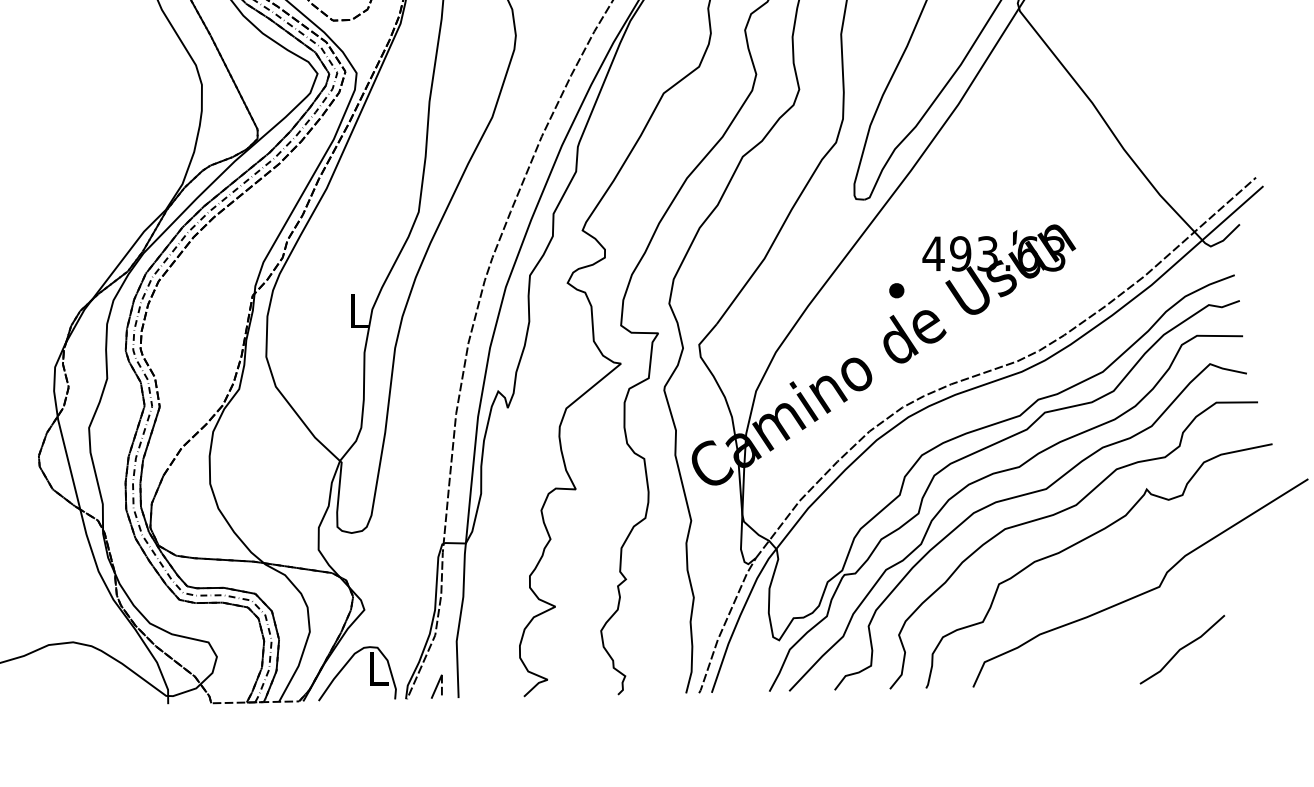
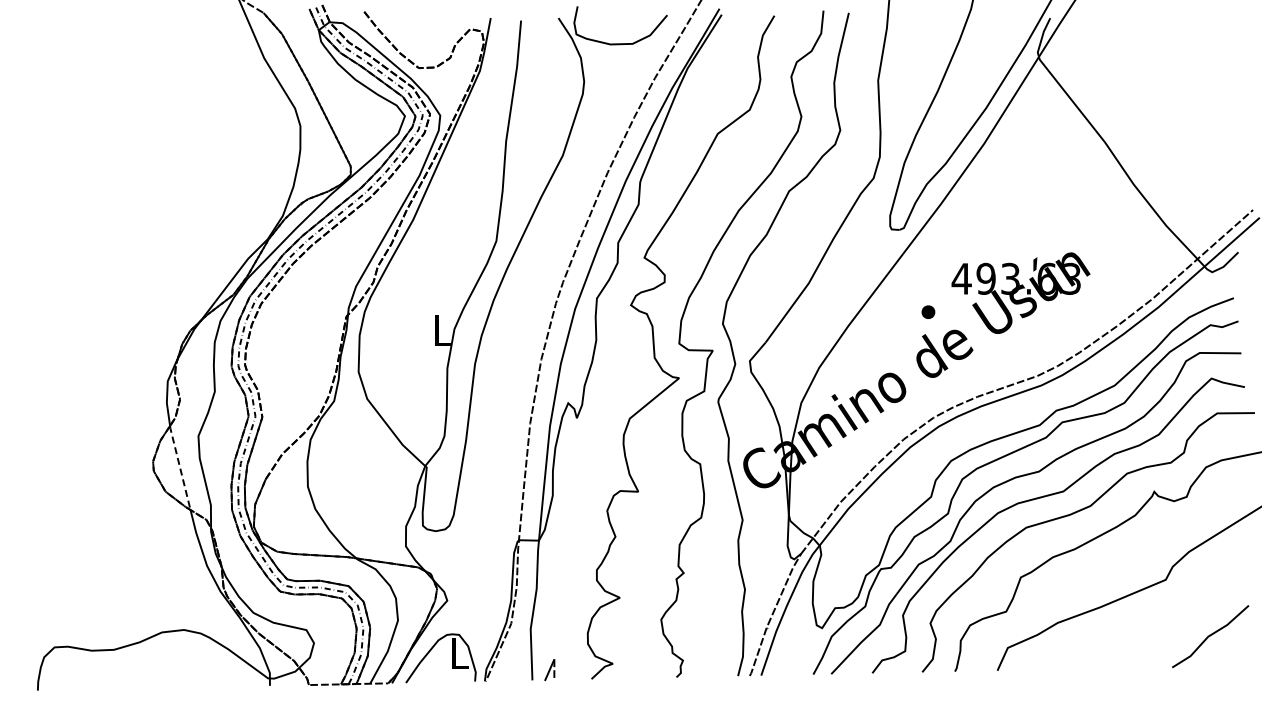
line: (69, 462) -> (180, 467), solid -> dashed
line: (1182, 649) -> (1210, 636), moved
part: (436, 687) -> (549, 670), moved

